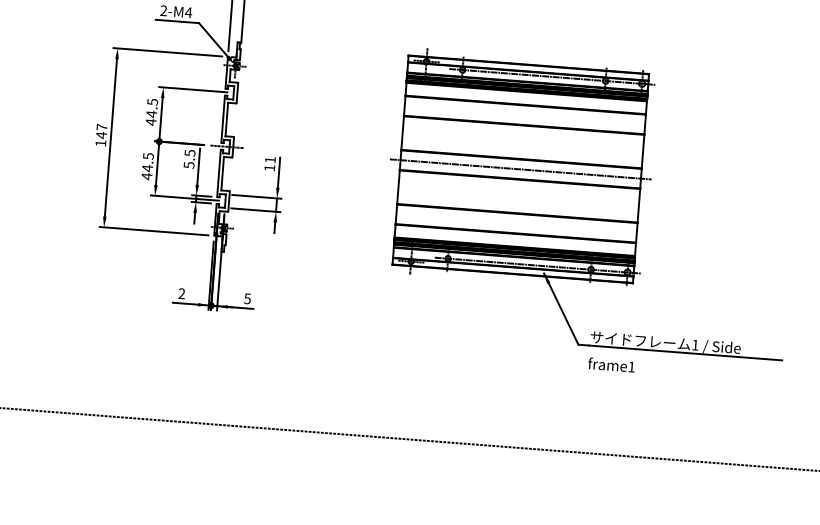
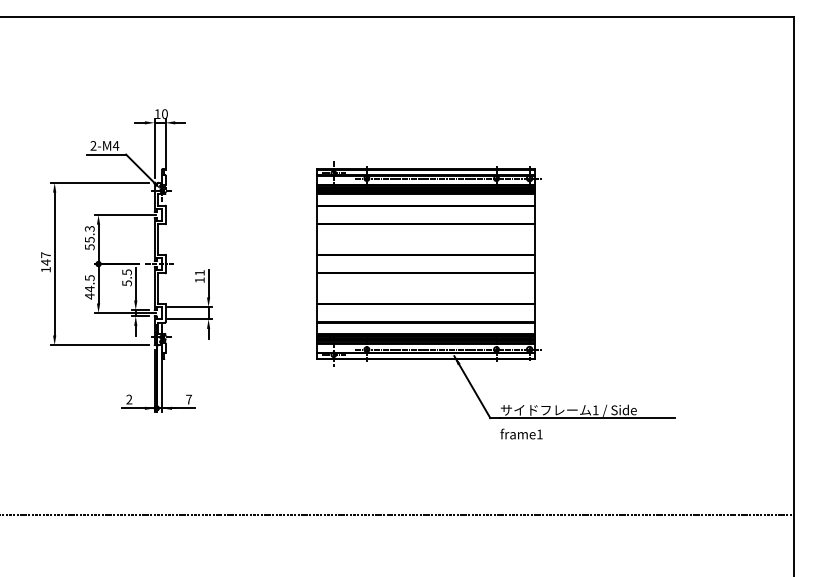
text: (151, 112) -> (89, 238), 44.5 -> 55.3
line: (519, 169) -> (425, 264), removed
text: (247, 298) -> (188, 399), 5 -> 7

